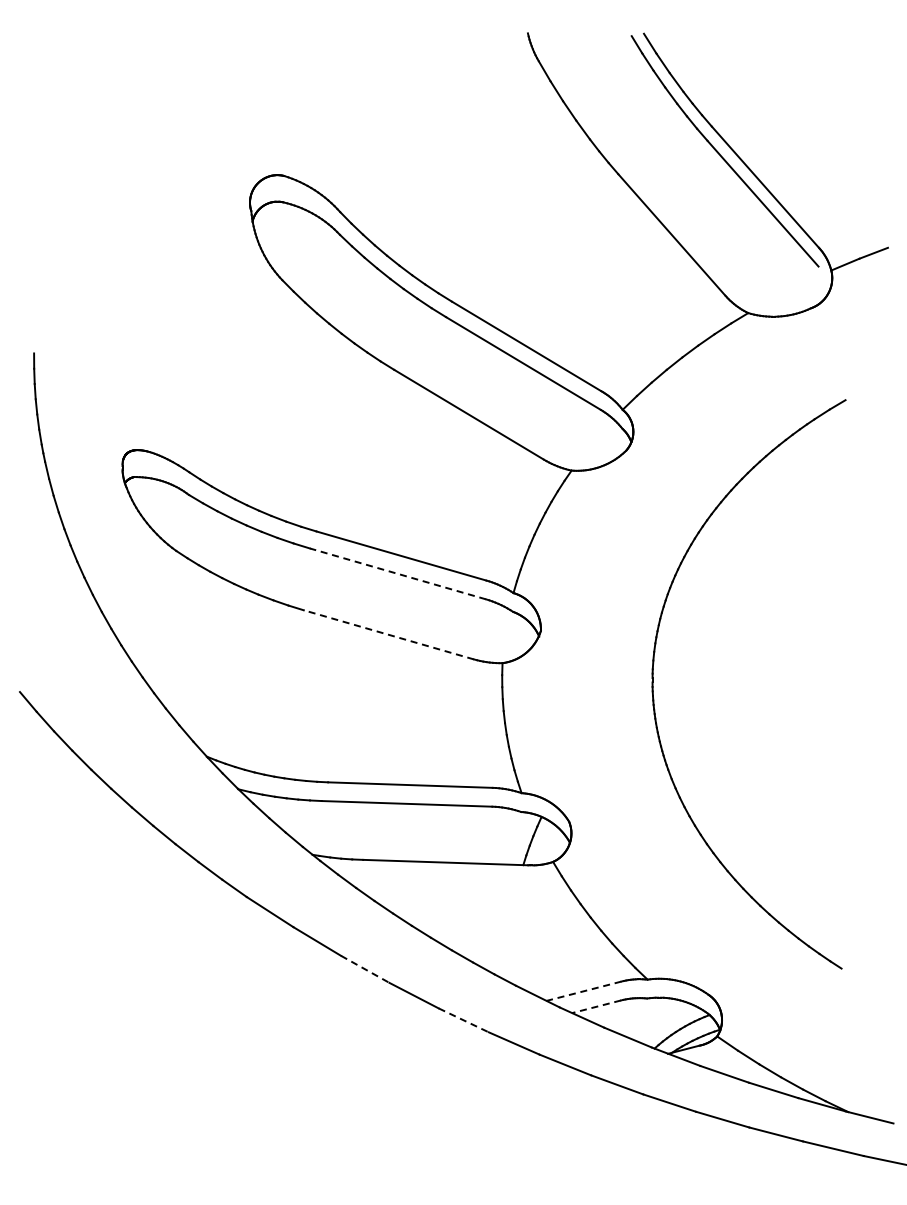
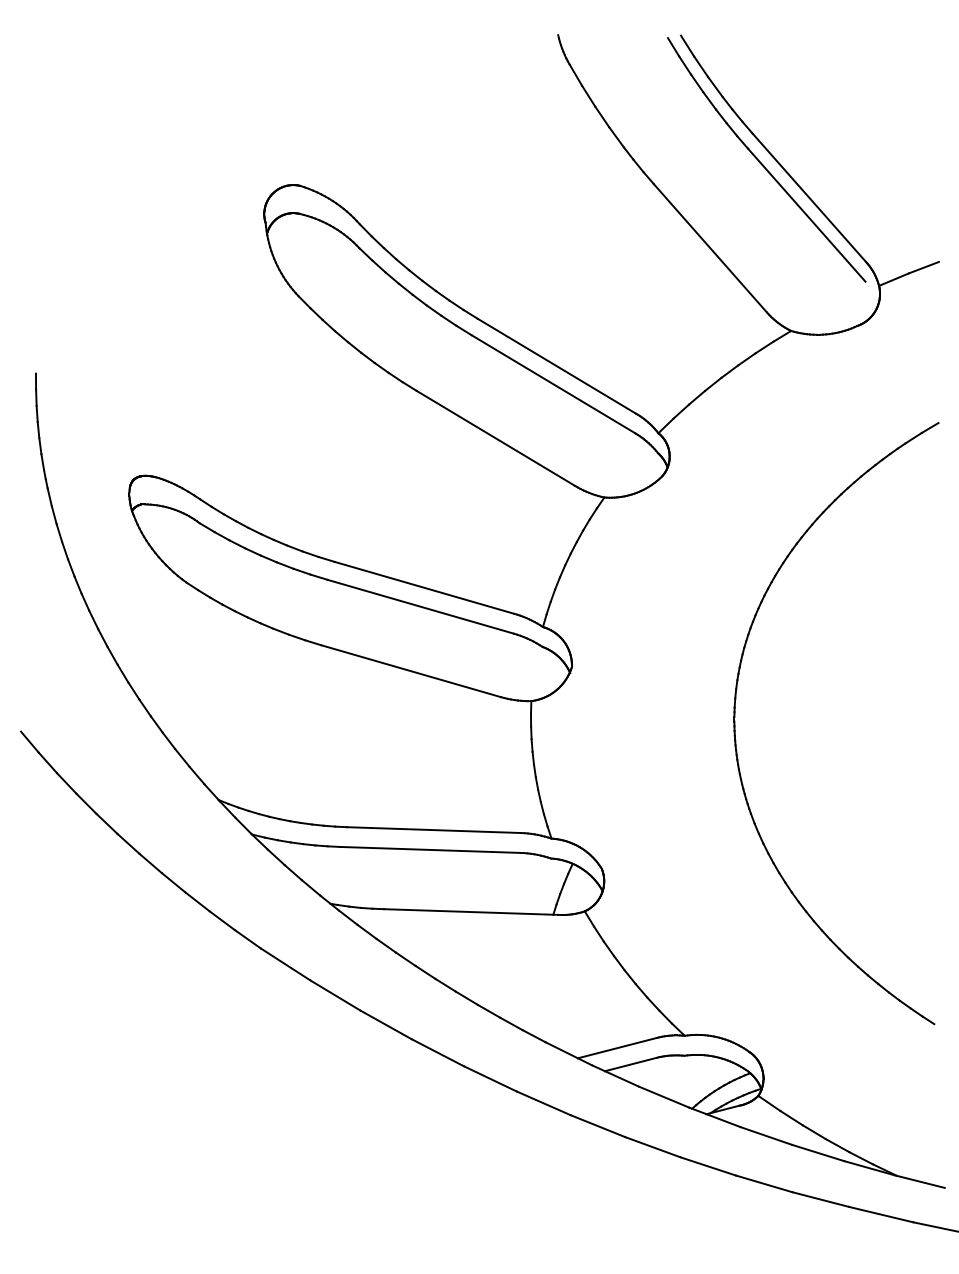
line: (397, 573) -> (420, 606), dashed -> solid
line: (388, 634) -> (410, 670), dashed -> solid
part: (653, 684) -> (735, 723), moved
line: (365, 969) -> (386, 1025), dashed -> solid
line: (583, 991) -> (616, 1048), dashed -> solid
line: (596, 1006) -> (630, 1064), dashed -> solid
line: (463, 1020) -> (490, 1079), dashed -> solid

